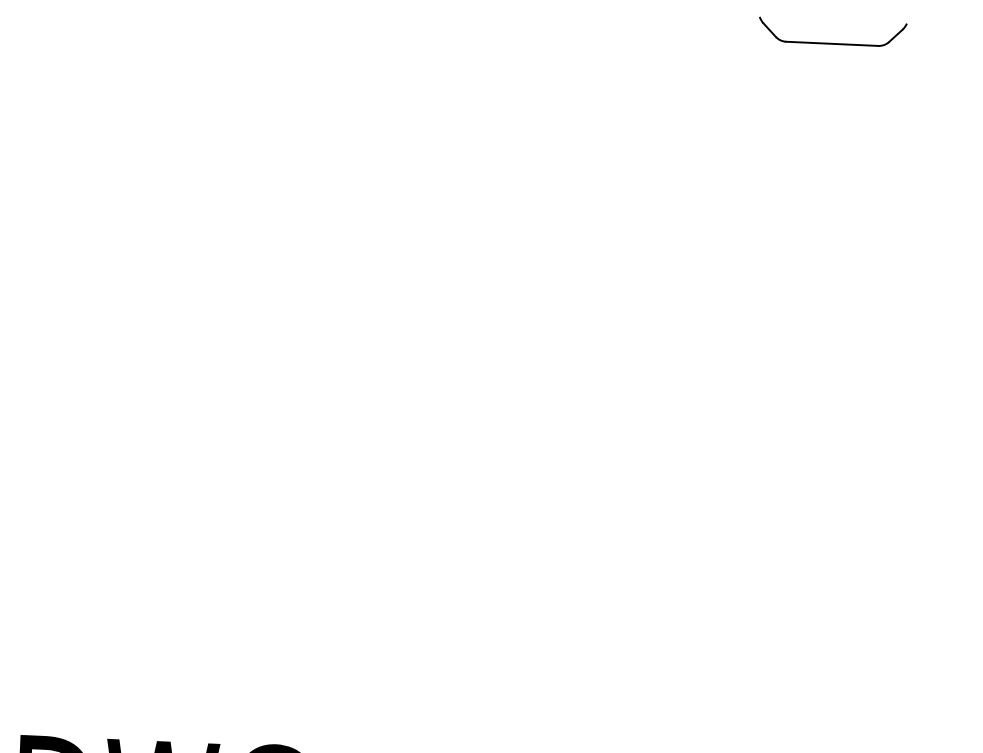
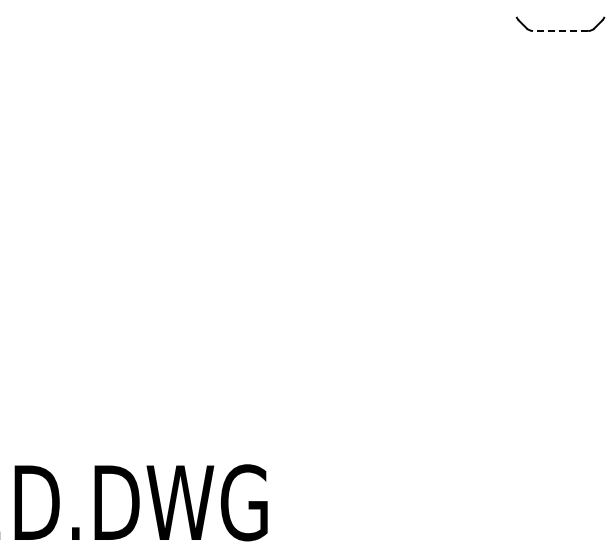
line: (832, 44) -> (560, 31), solid -> dashed

